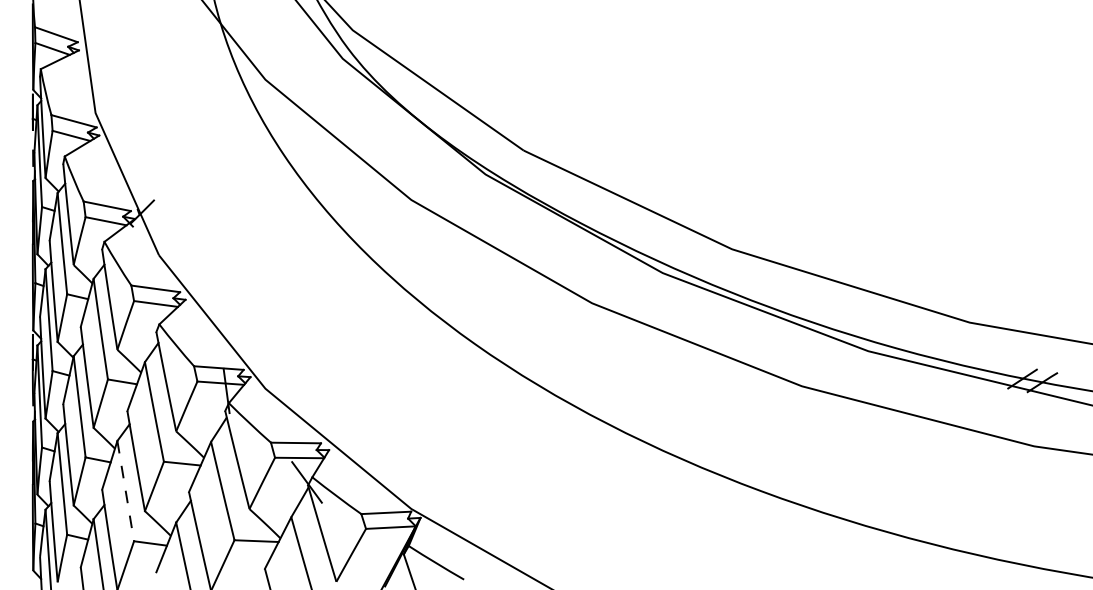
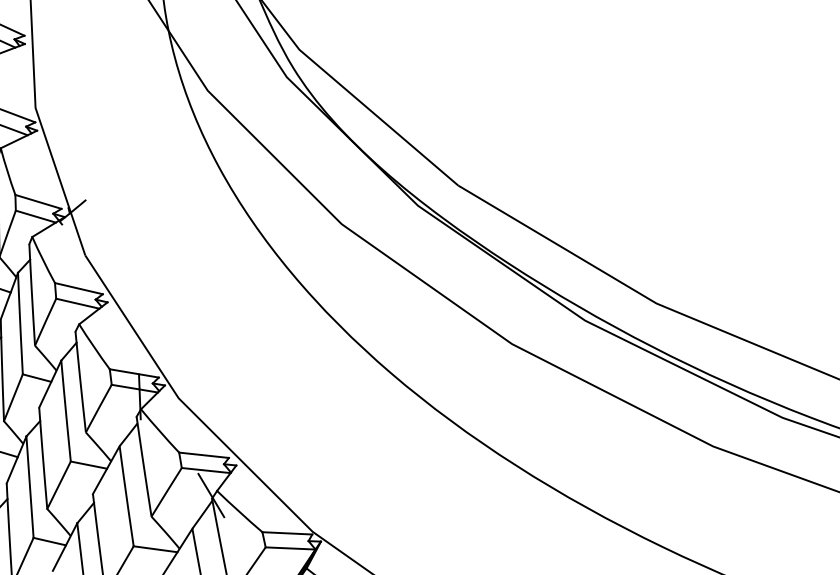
line: (125, 491) -> (29, 487), dashed -> solid

